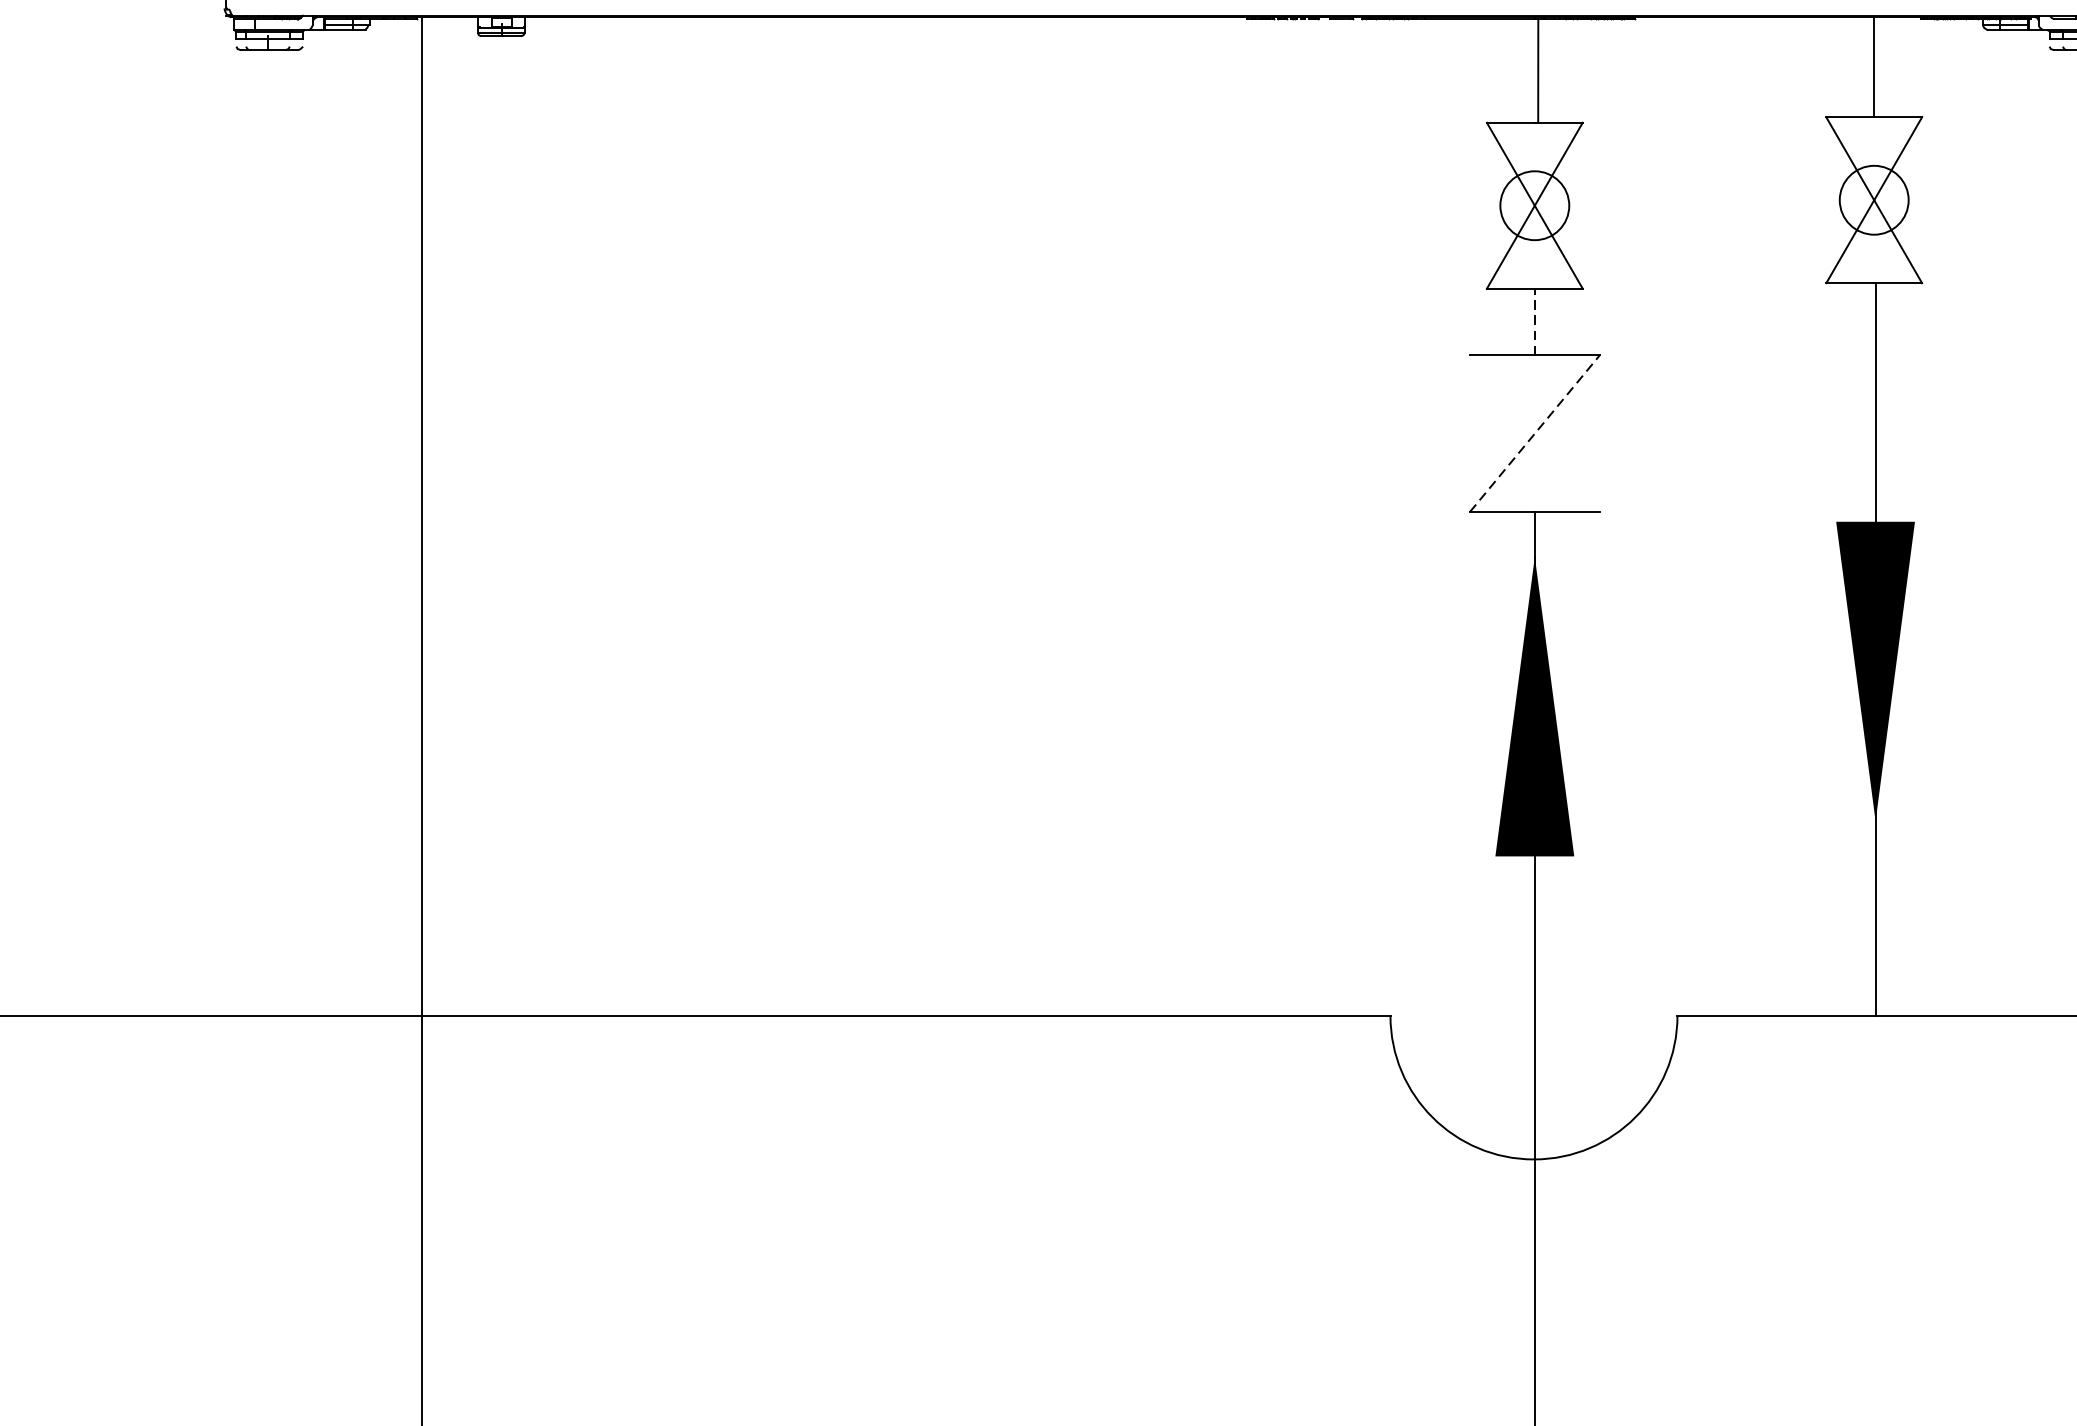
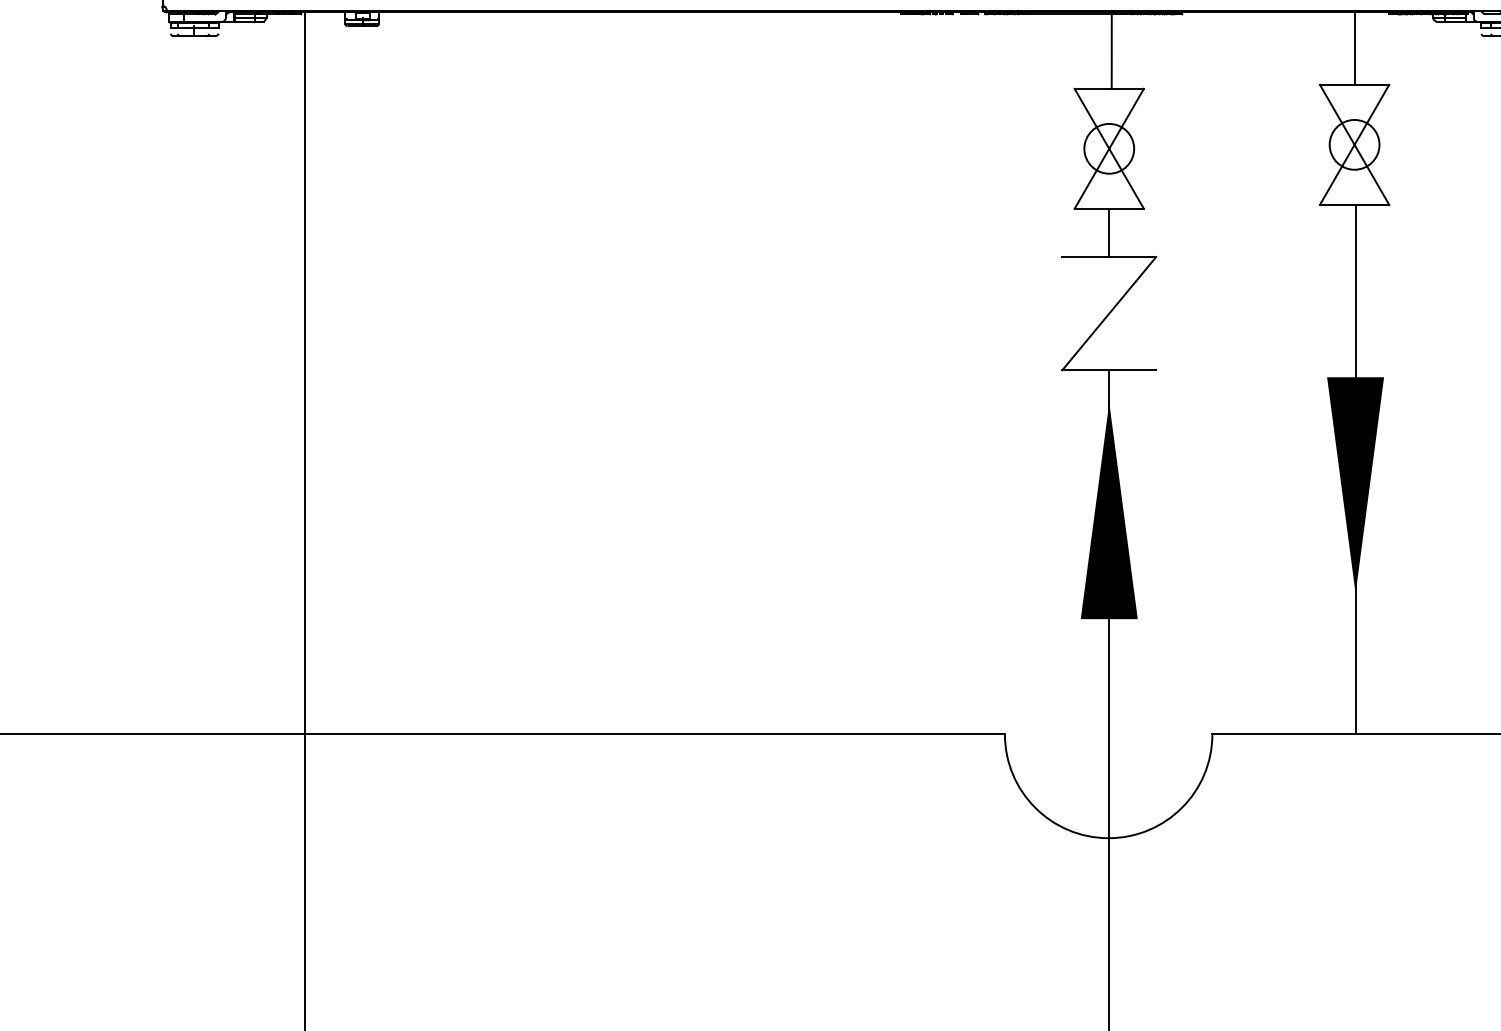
line: (1535, 321) -> (1109, 232), dashed -> solid
line: (1535, 433) -> (1109, 313), dashed -> solid

